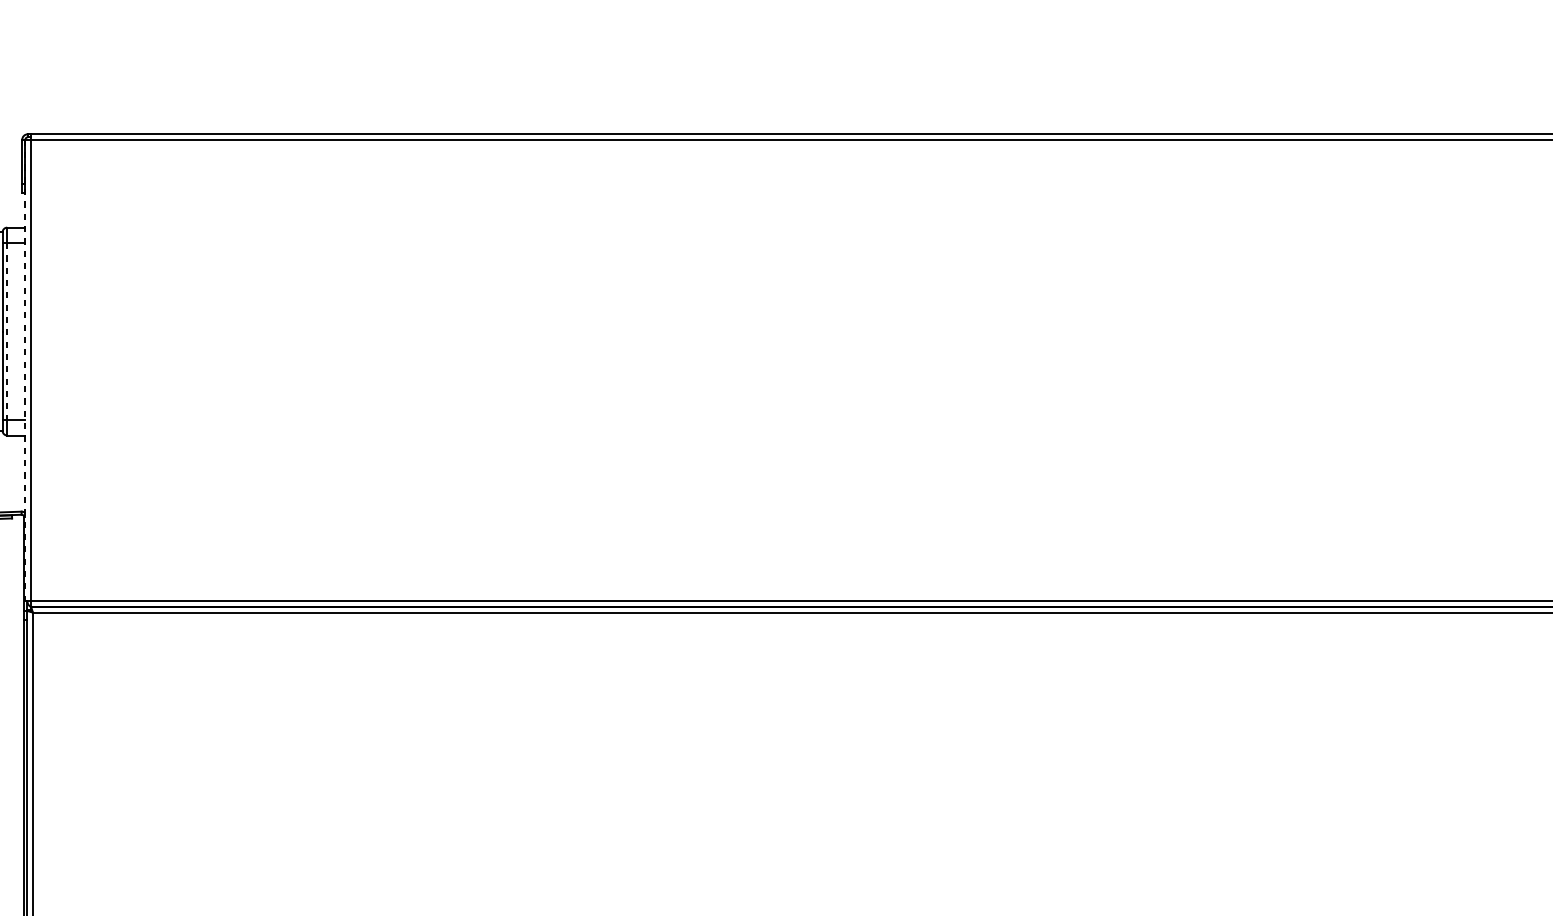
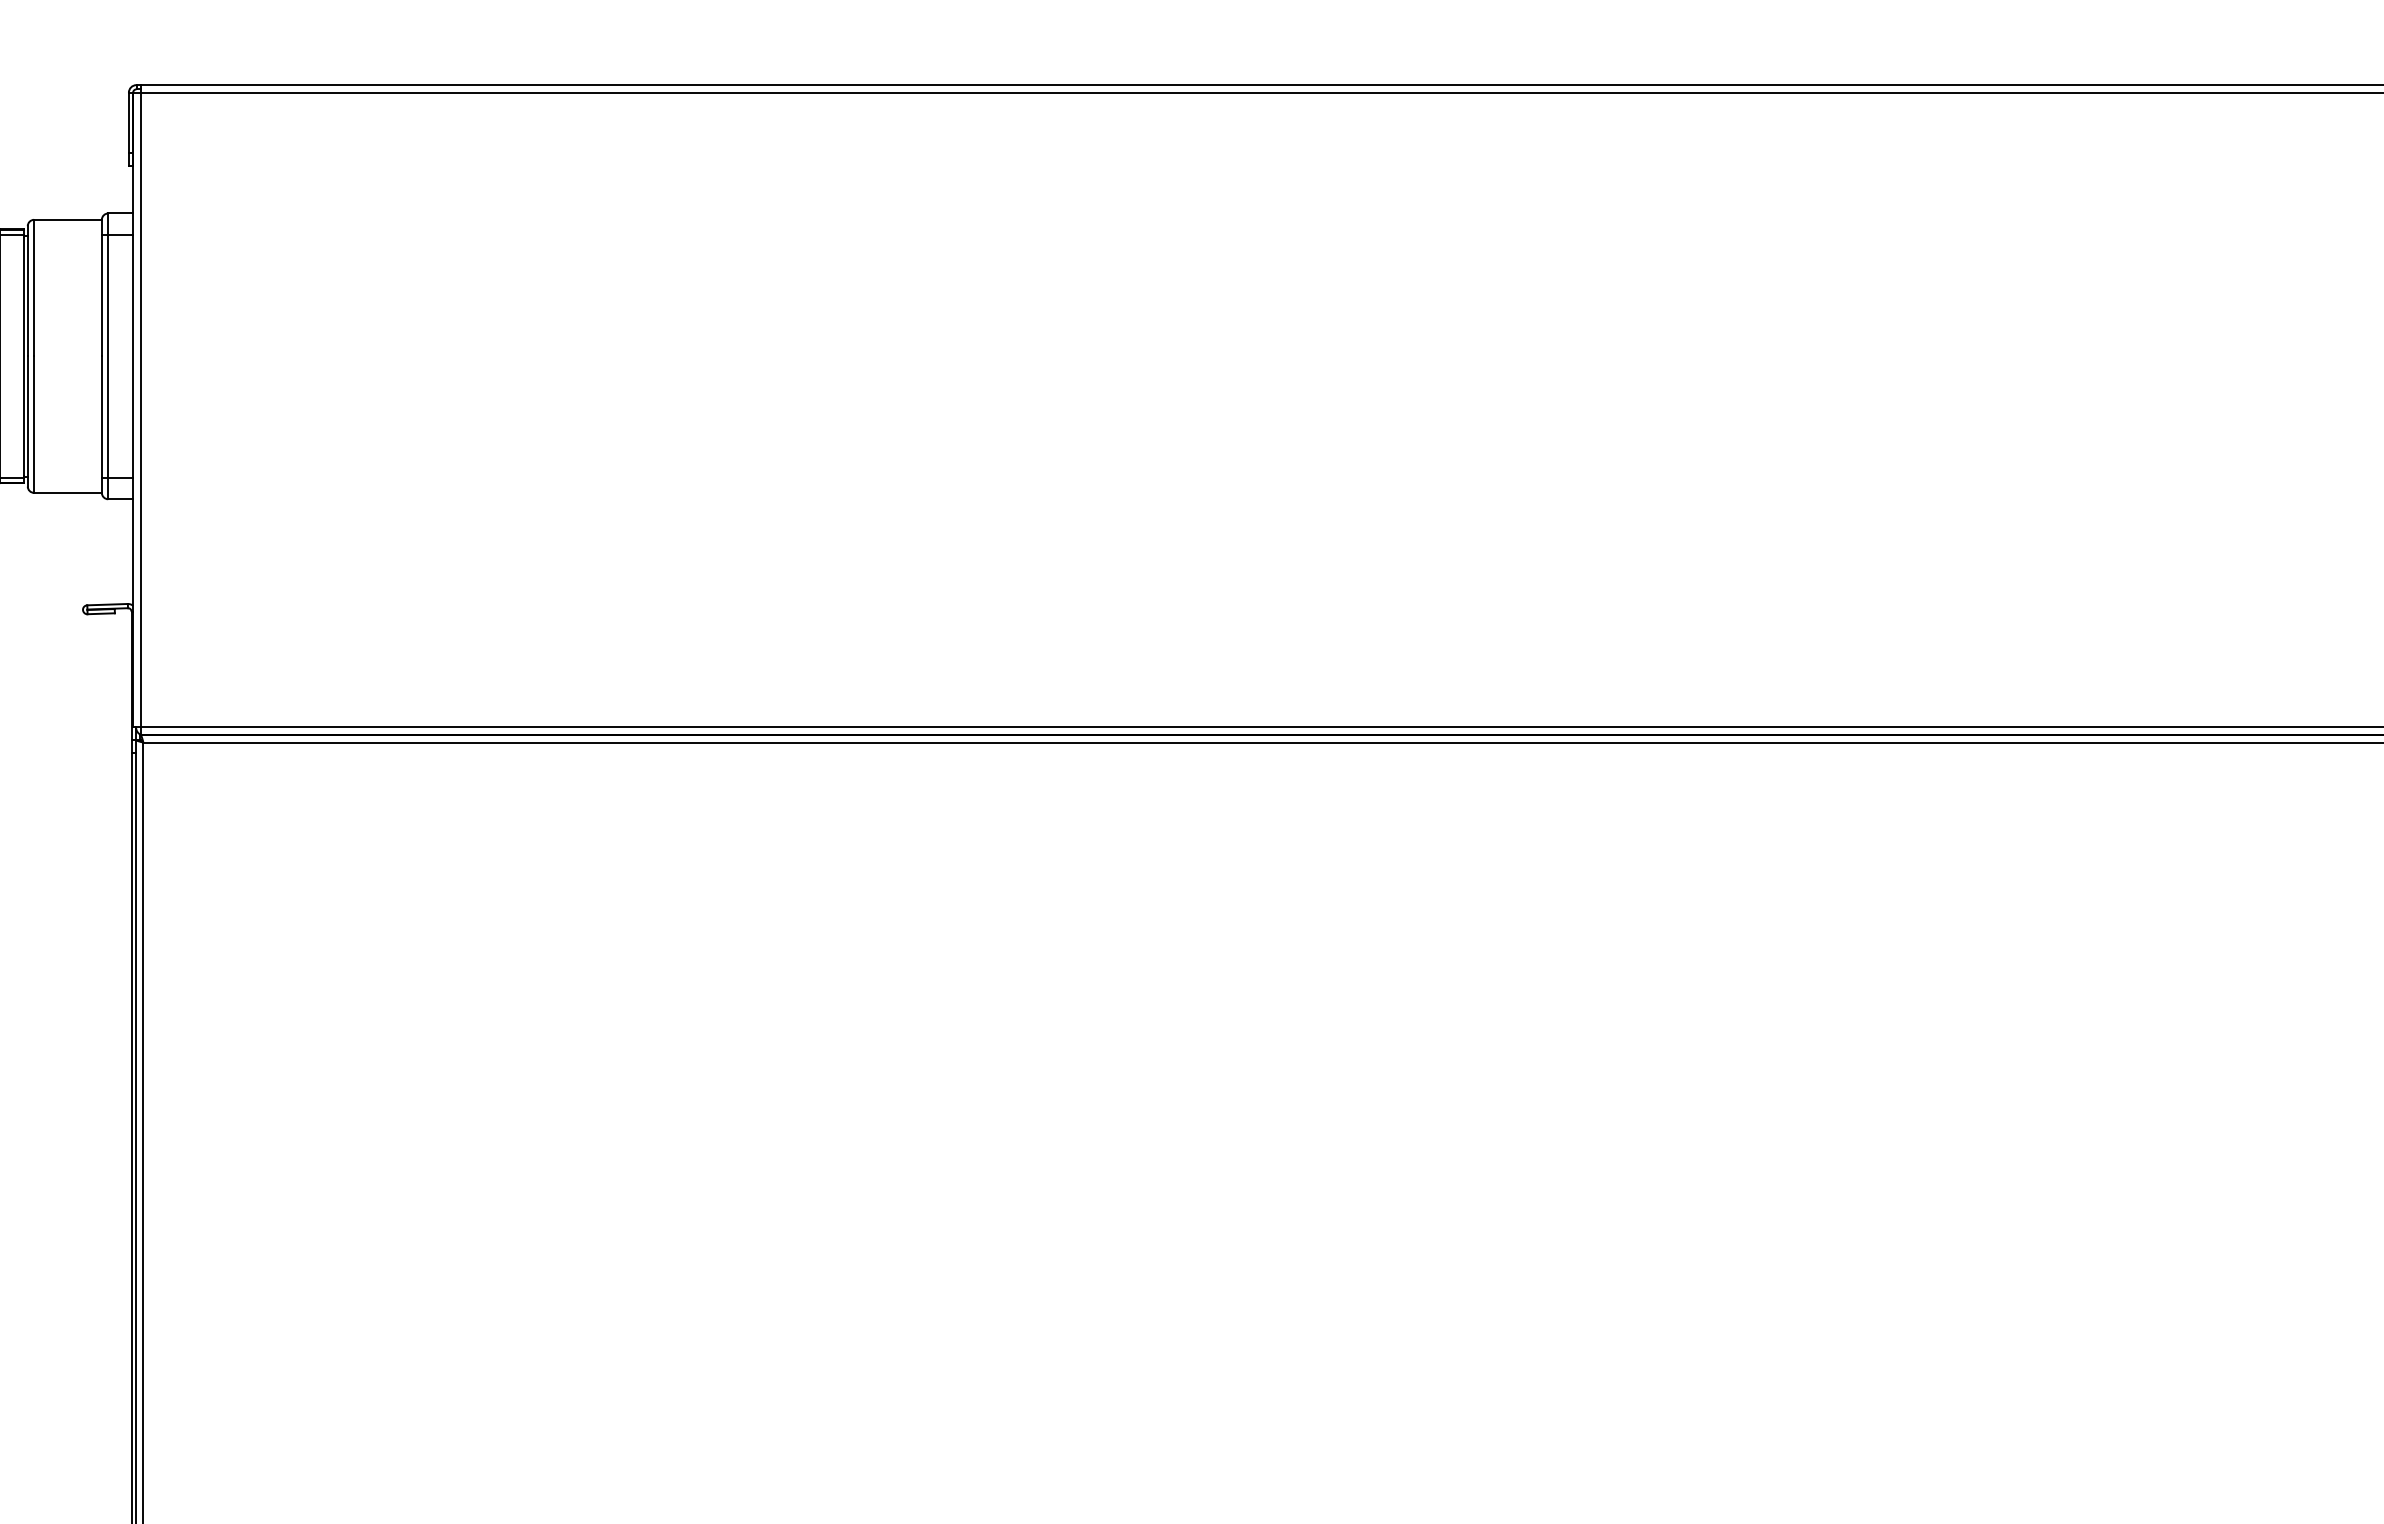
line: (7, 331) -> (108, 356), dashed -> solid
line: (25, 370) -> (133, 410), dashed -> solid

